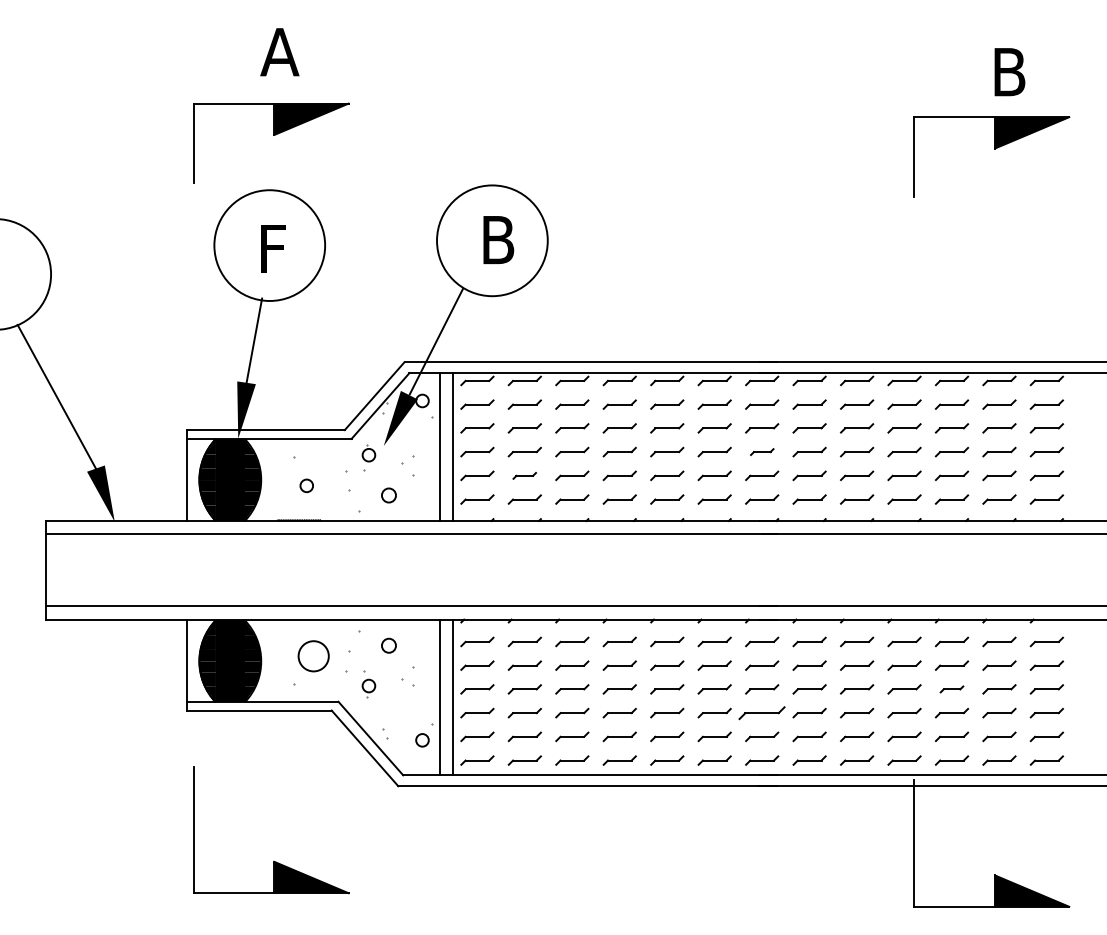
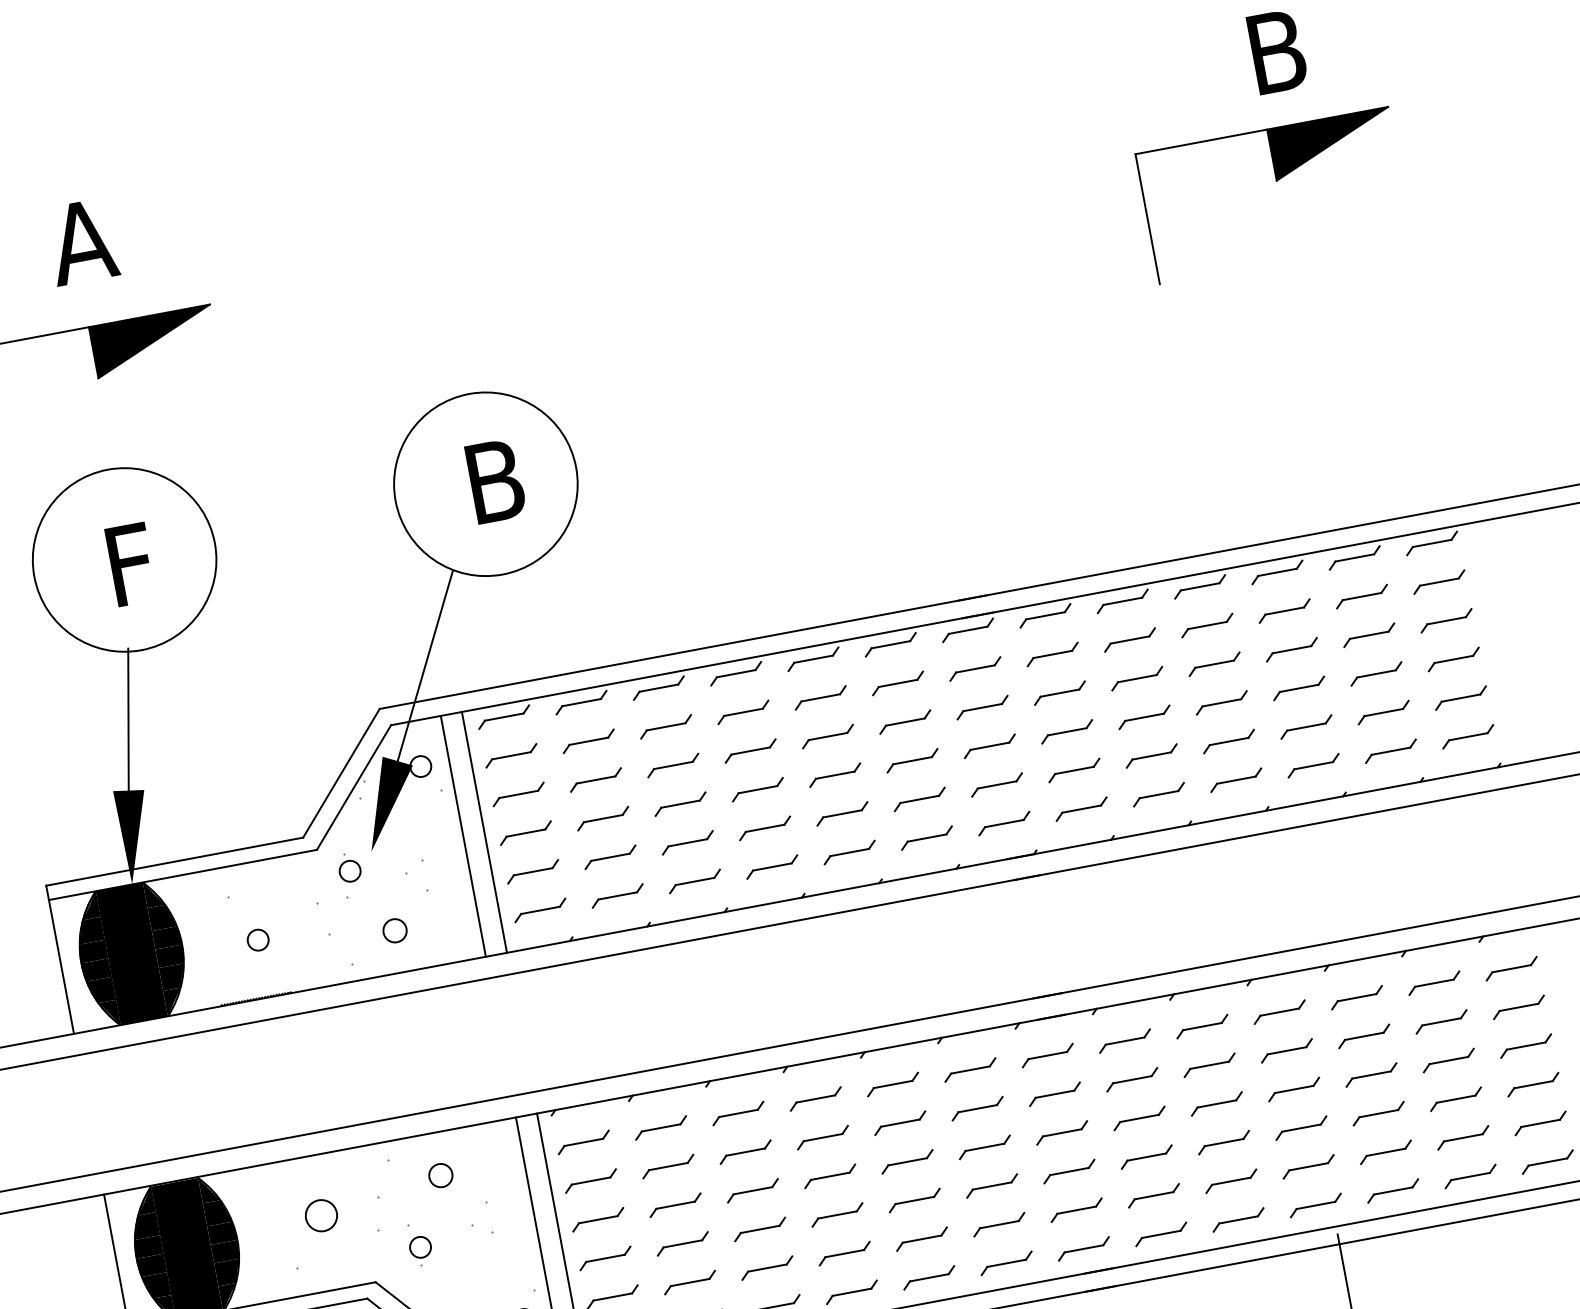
part: (762, 451) -> (990, 745), size x1.43
part: (524, 475) -> (609, 856), size x1.43
circle: (313, 655) -> (320, 1214), size x0.62
part: (951, 689) -> (1370, 1075), size x1.43
part: (762, 712) -> (1069, 1170), size x0.71

